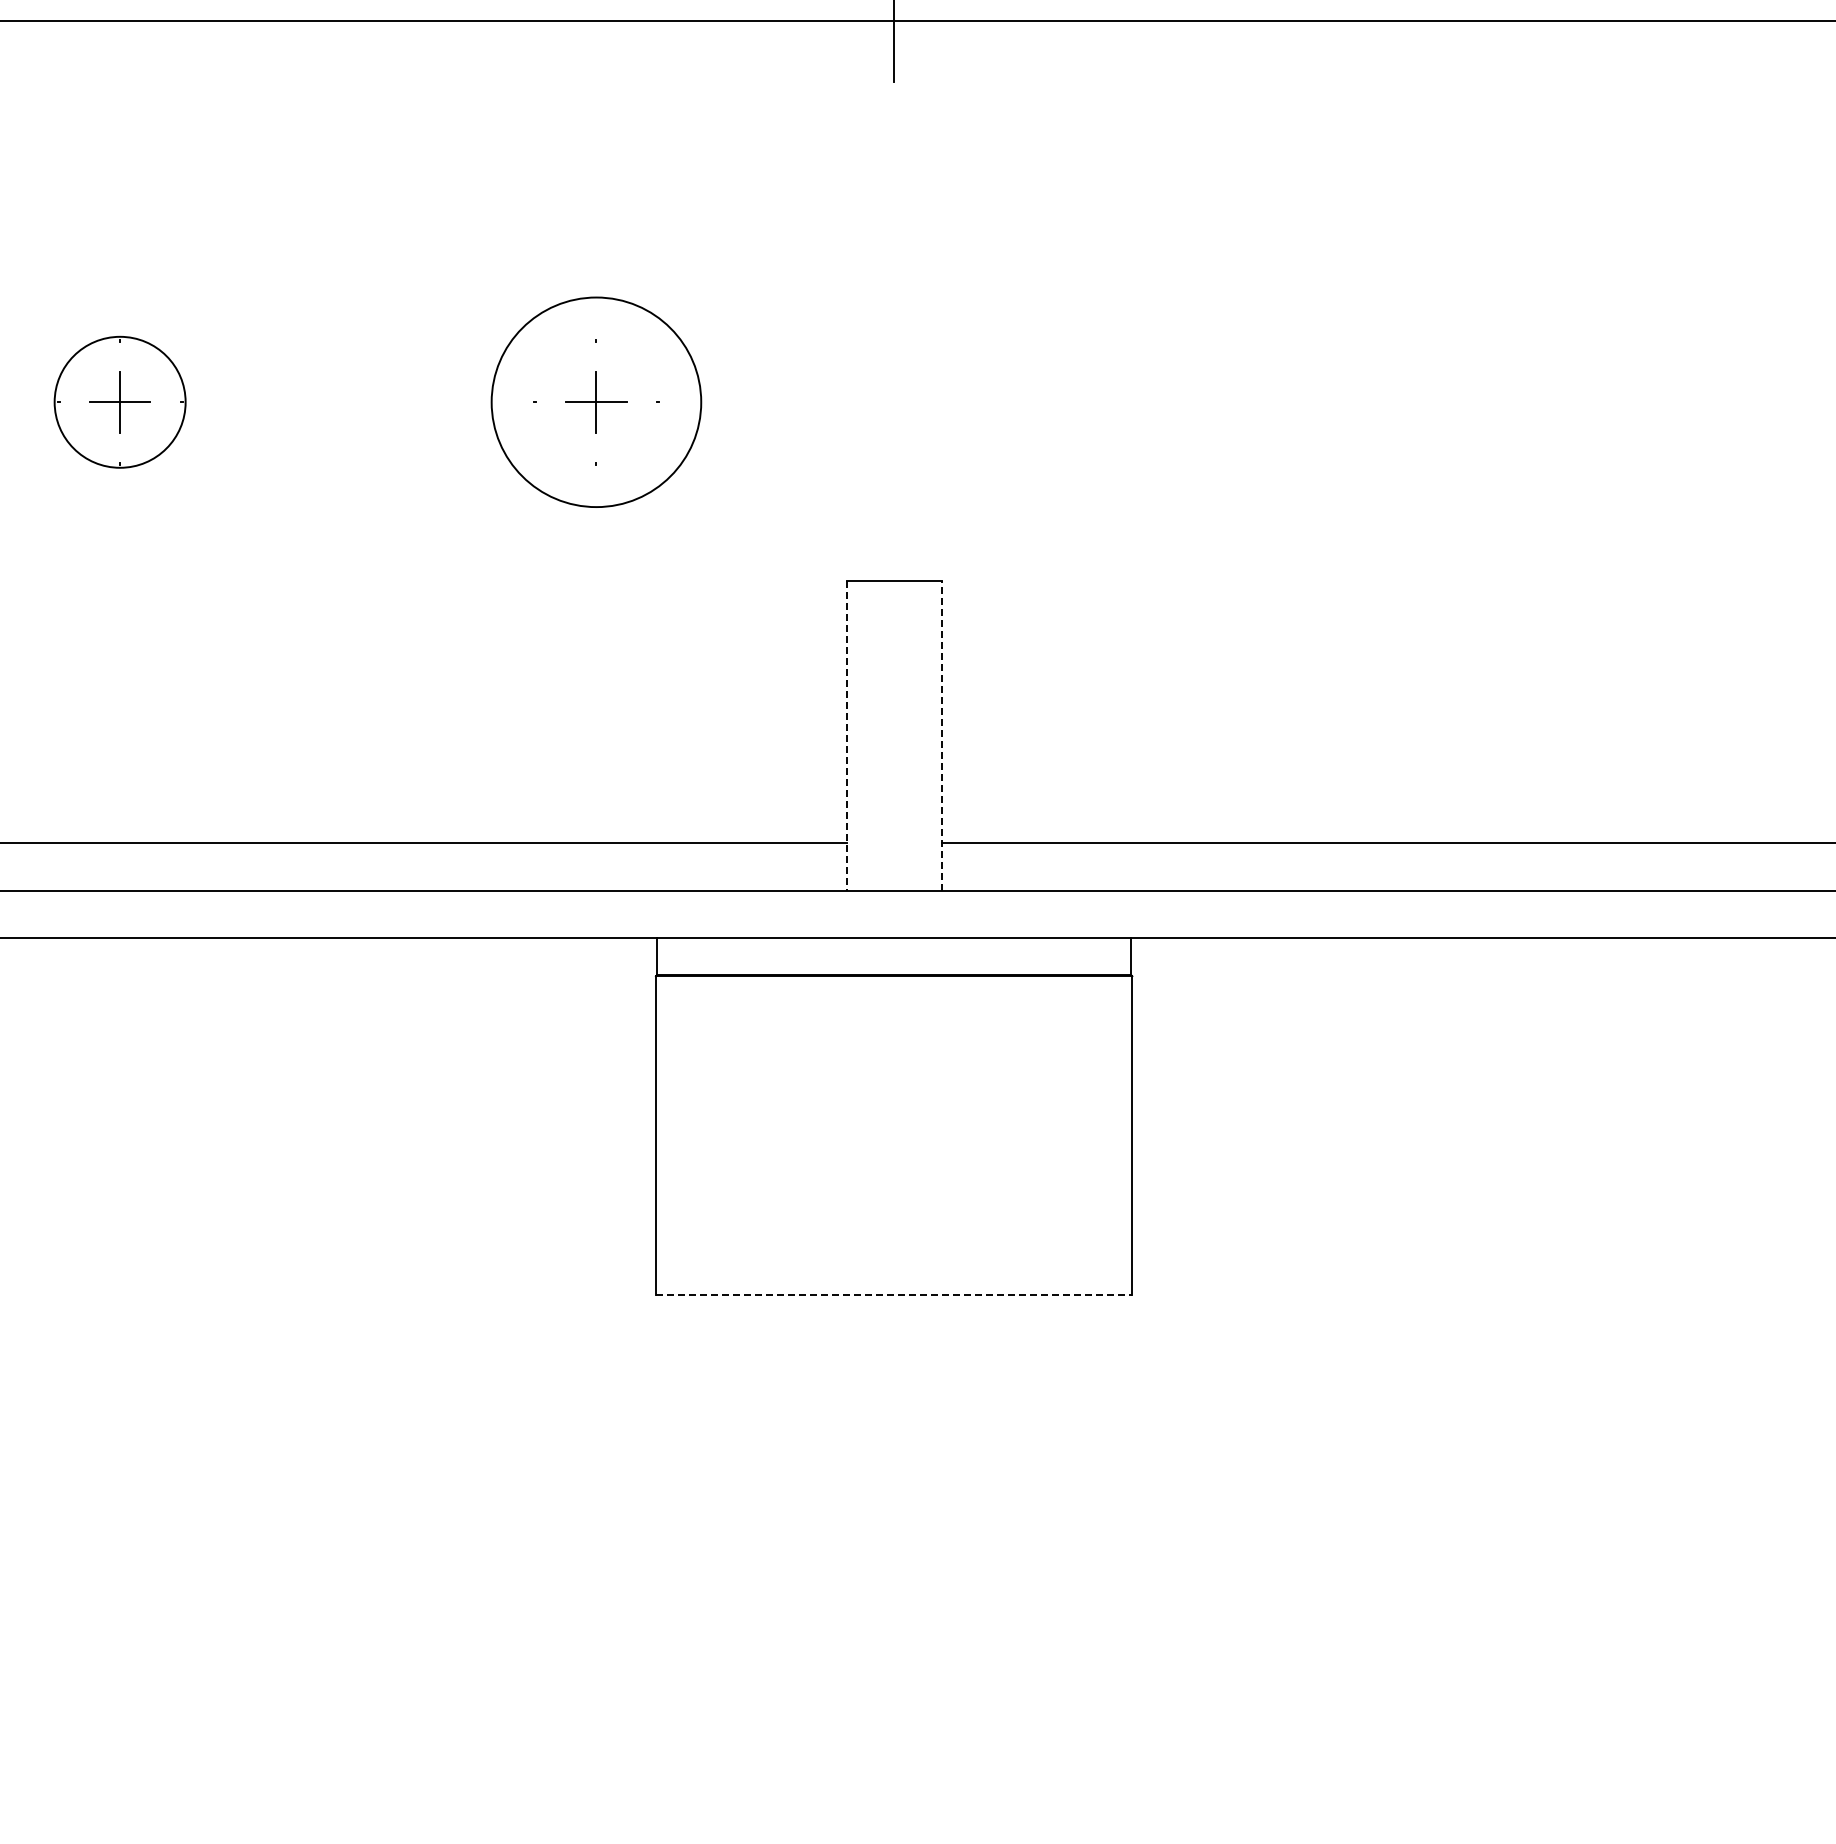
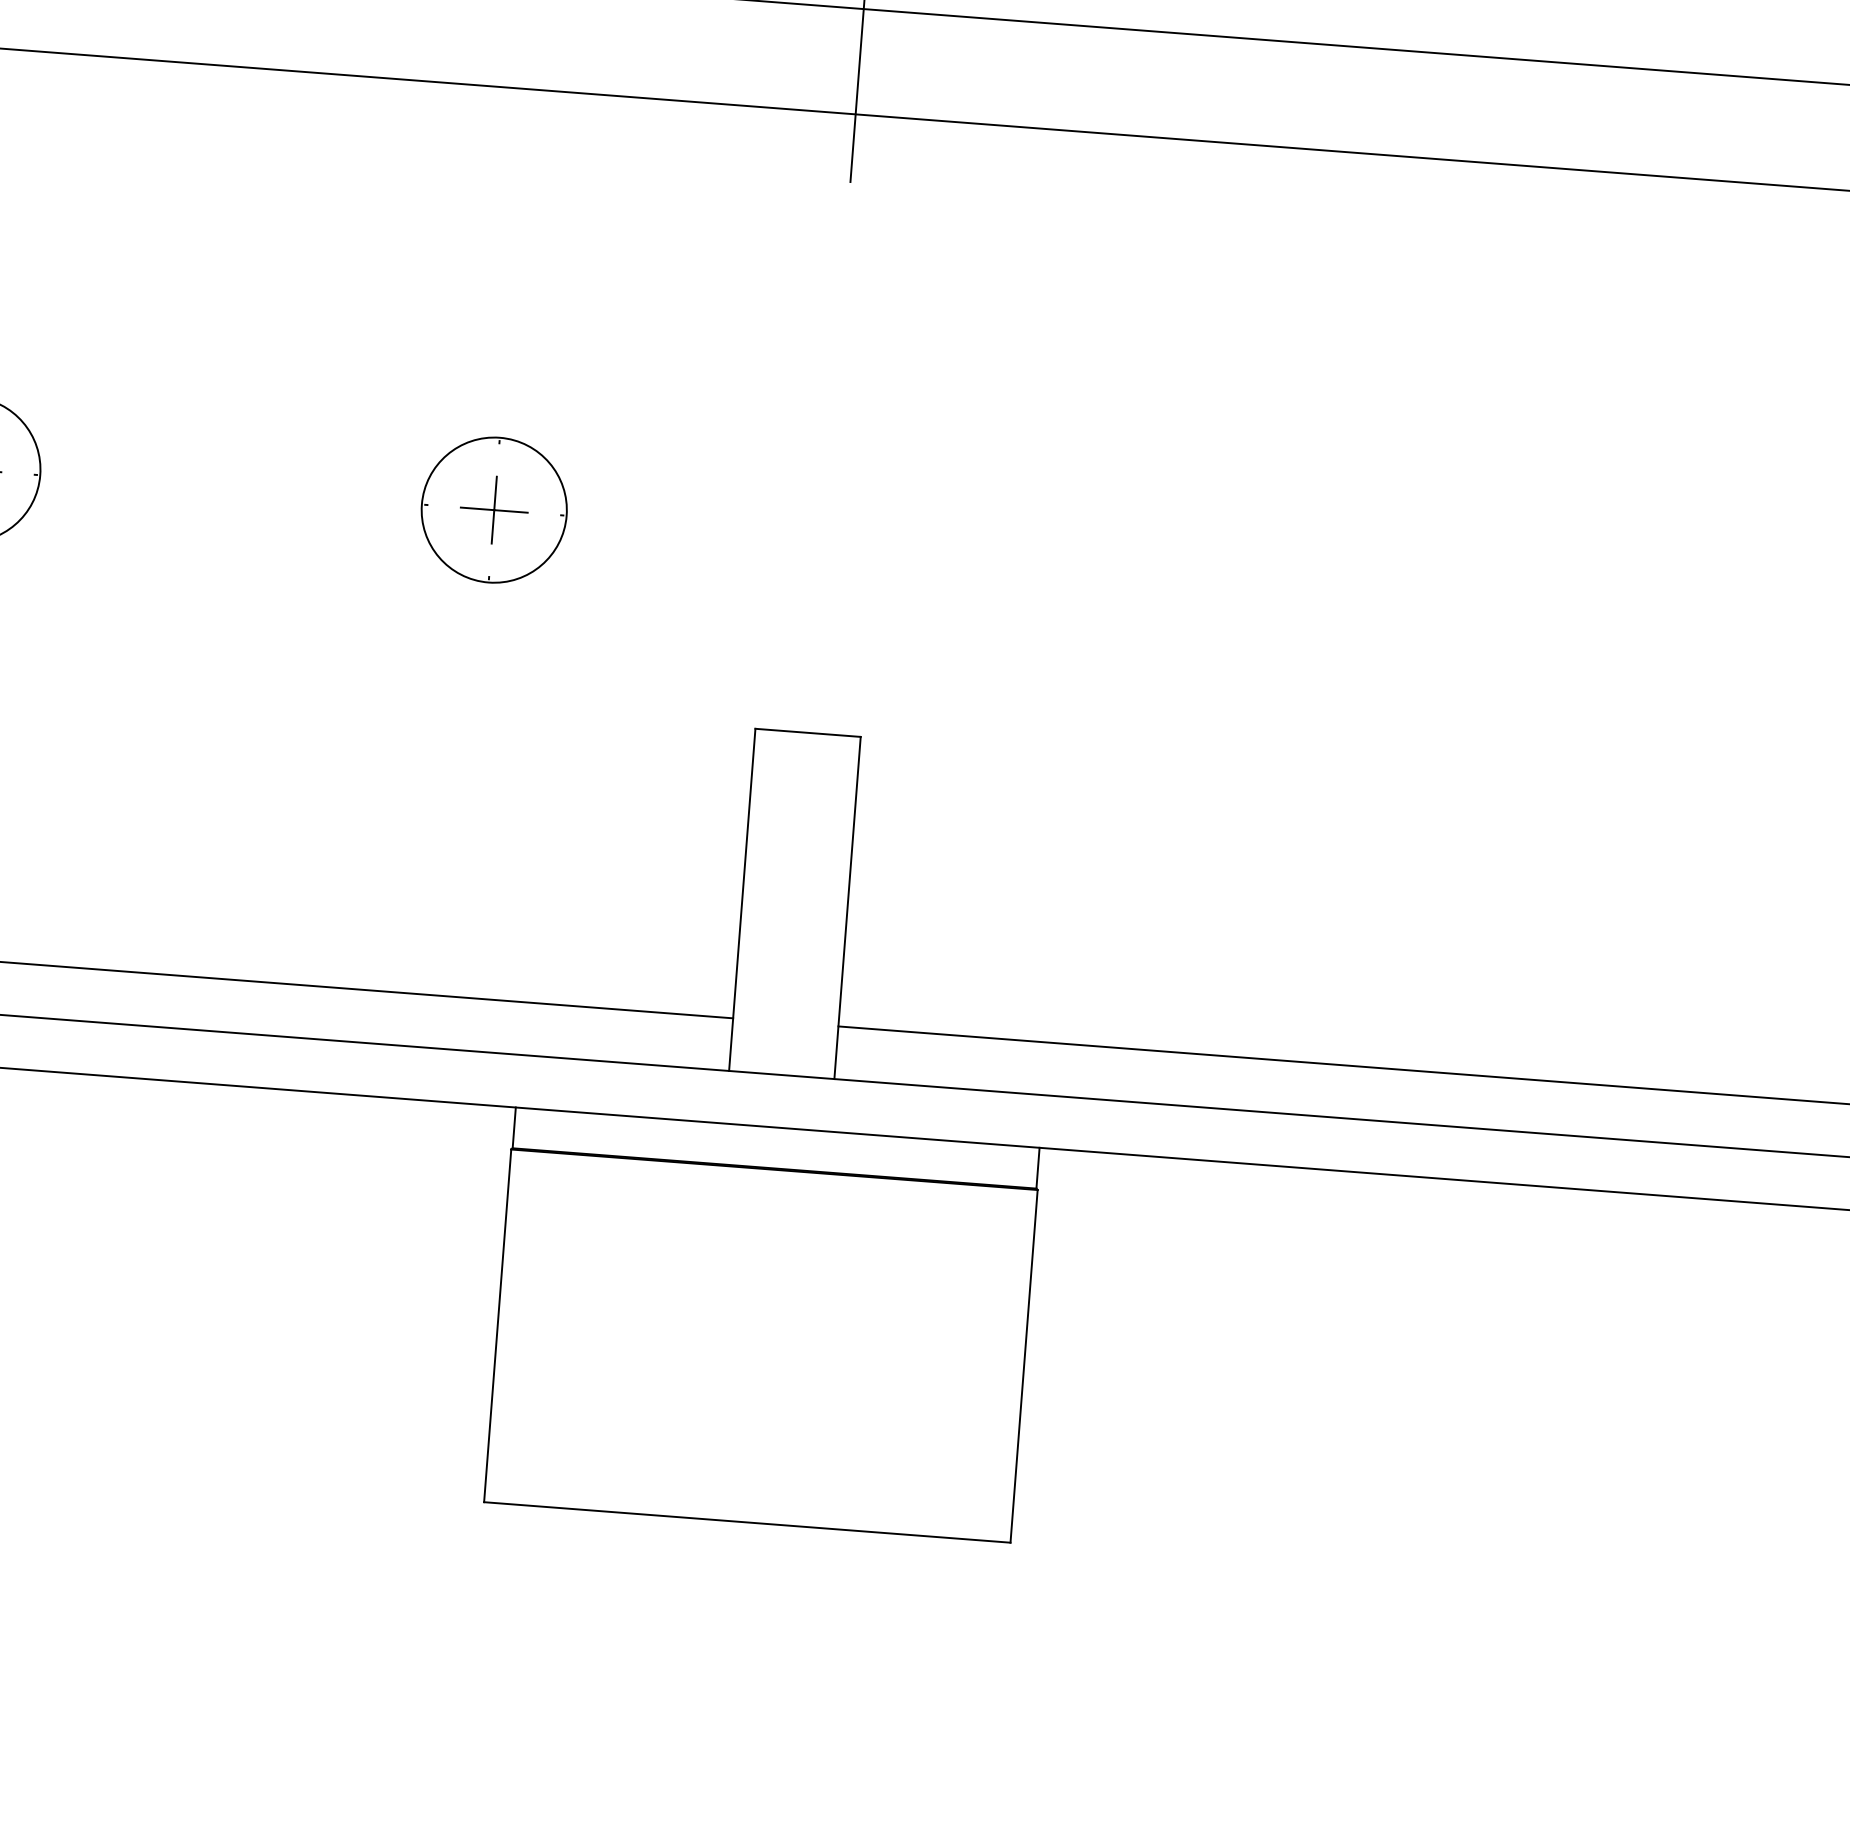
circle: (595, 401) -> (493, 509), size x0.62
line: (846, 735) -> (742, 899), dashed -> solid
line: (941, 735) -> (847, 907), dashed -> solid
line: (894, 1295) -> (747, 1522), dashed -> solid

